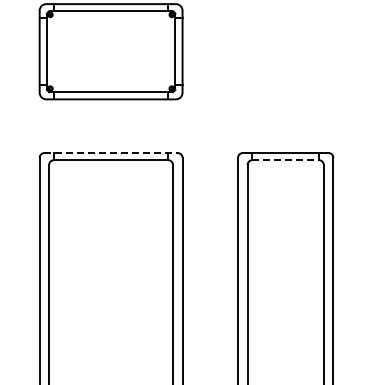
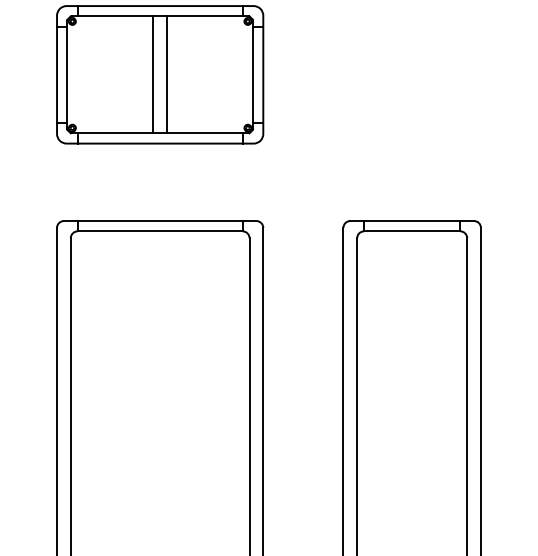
line: (106, 51) -> (153, 74), added
line: (115, 51) -> (166, 74), added
line: (111, 153) -> (160, 221), dashed -> solid
line: (286, 160) -> (413, 231), dashed -> solid

